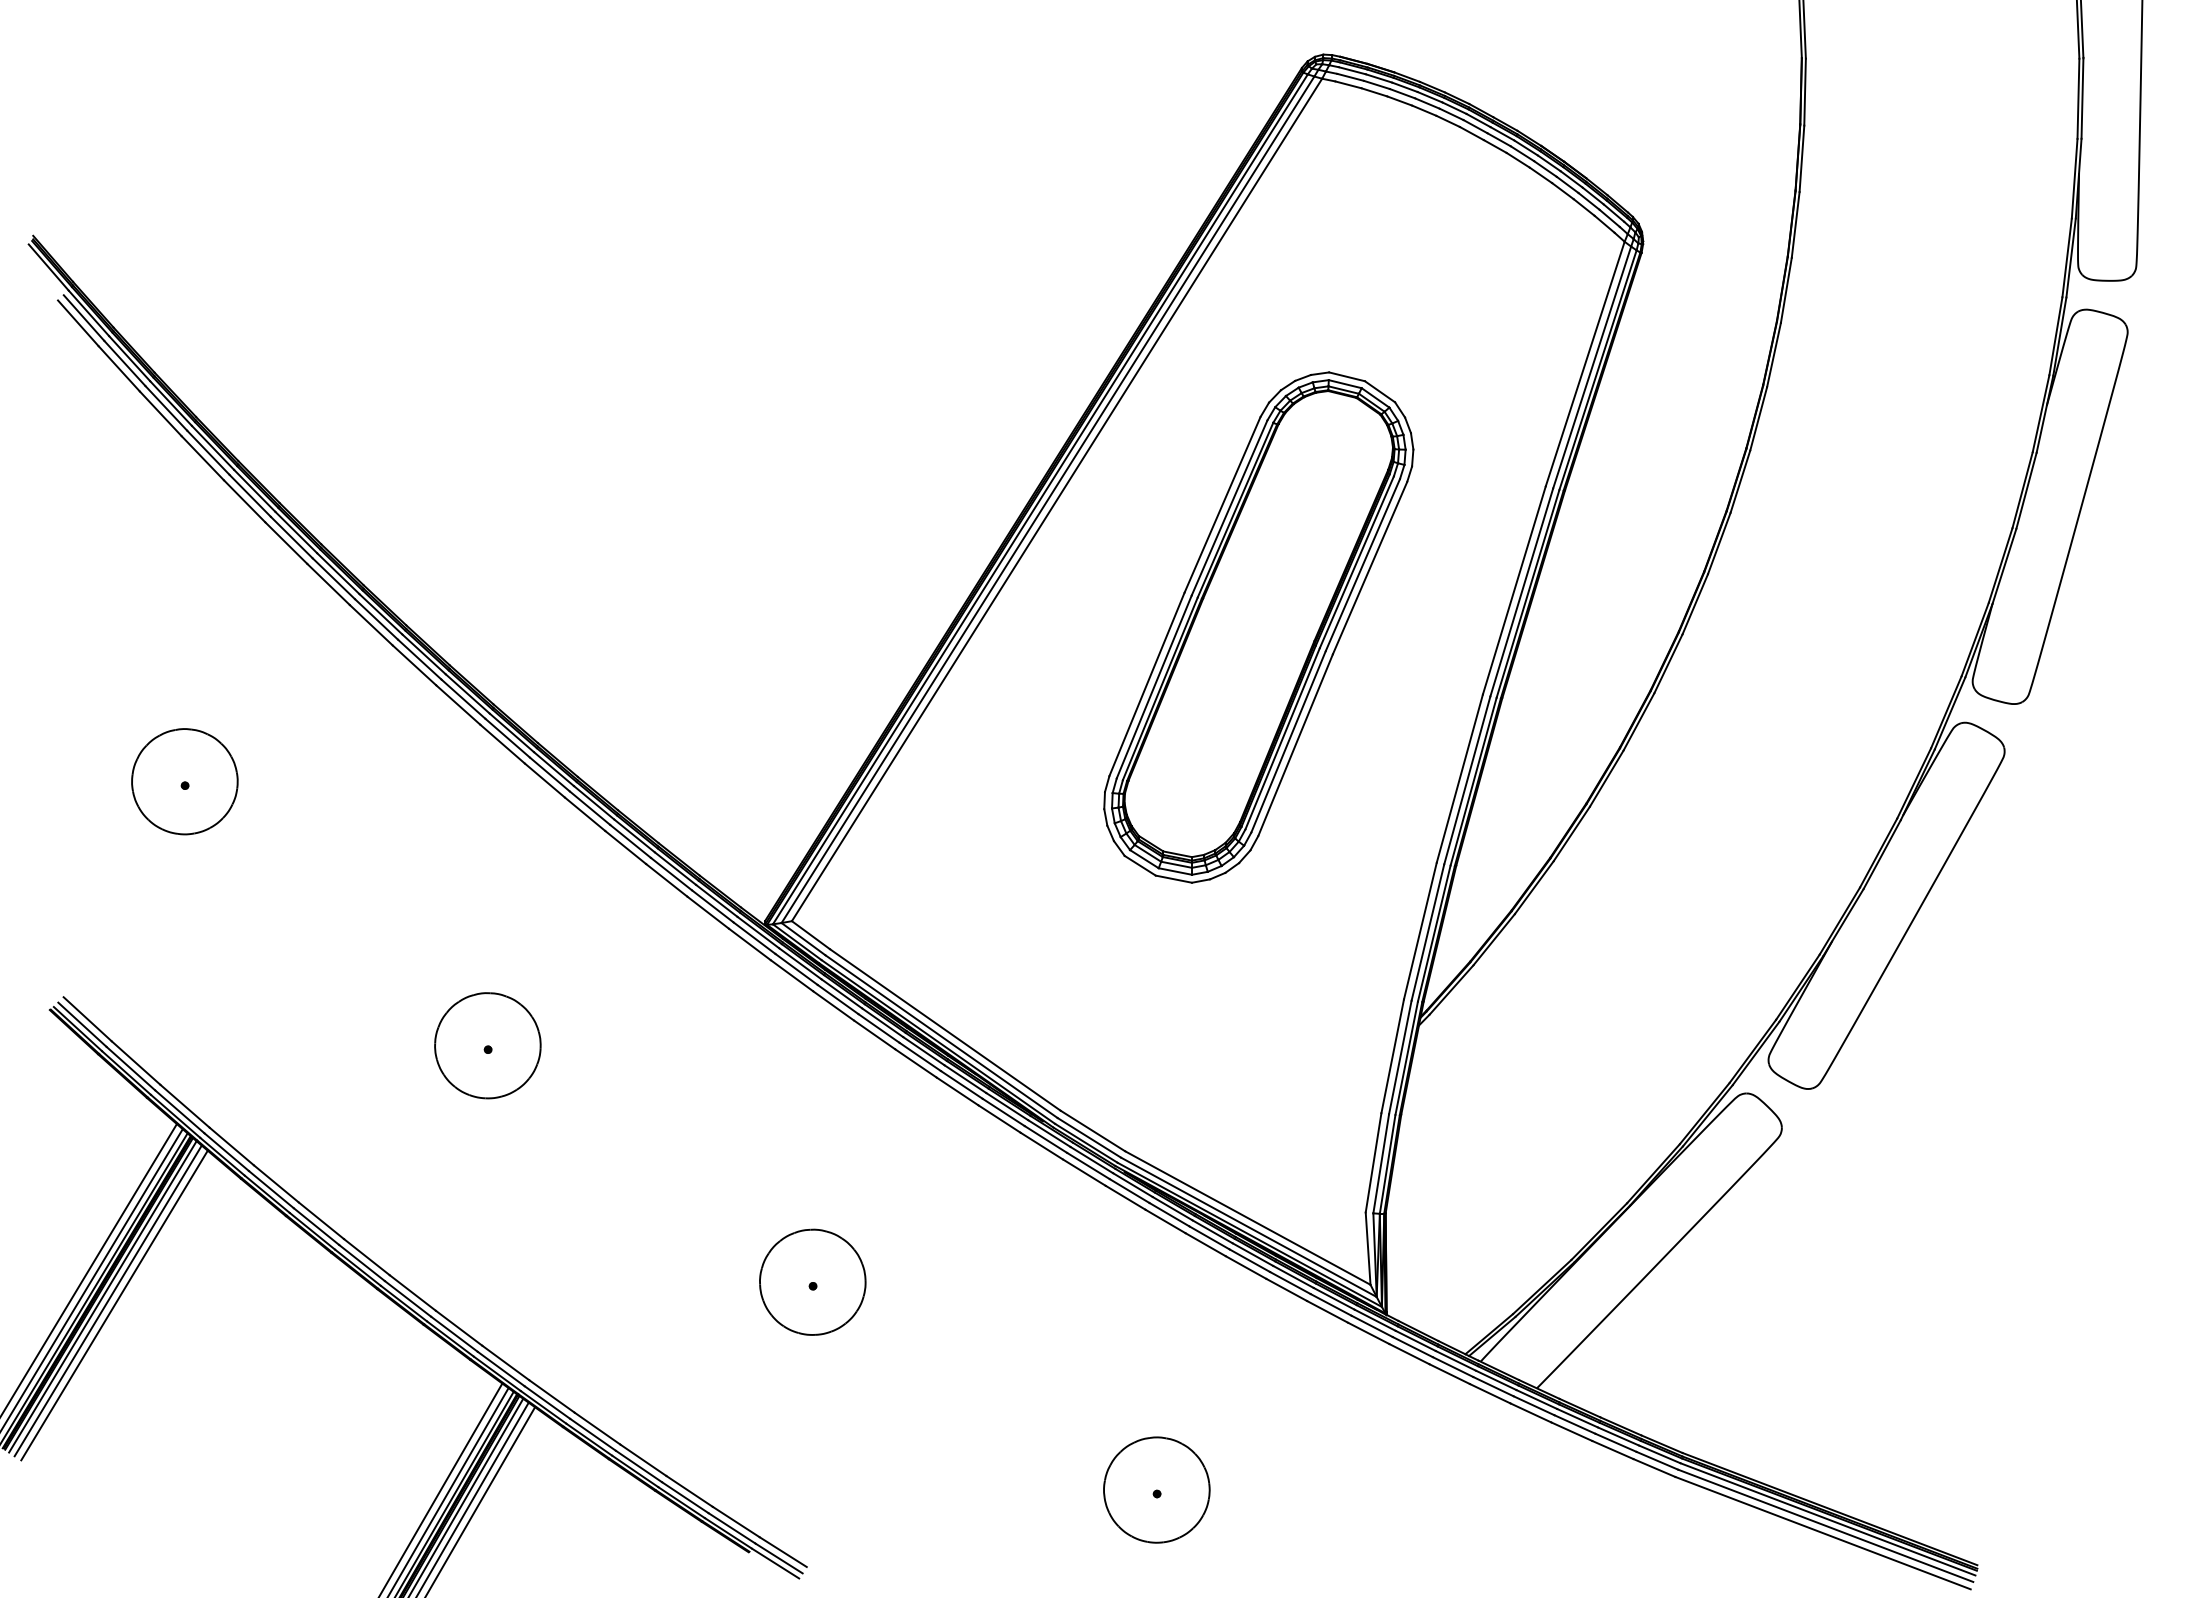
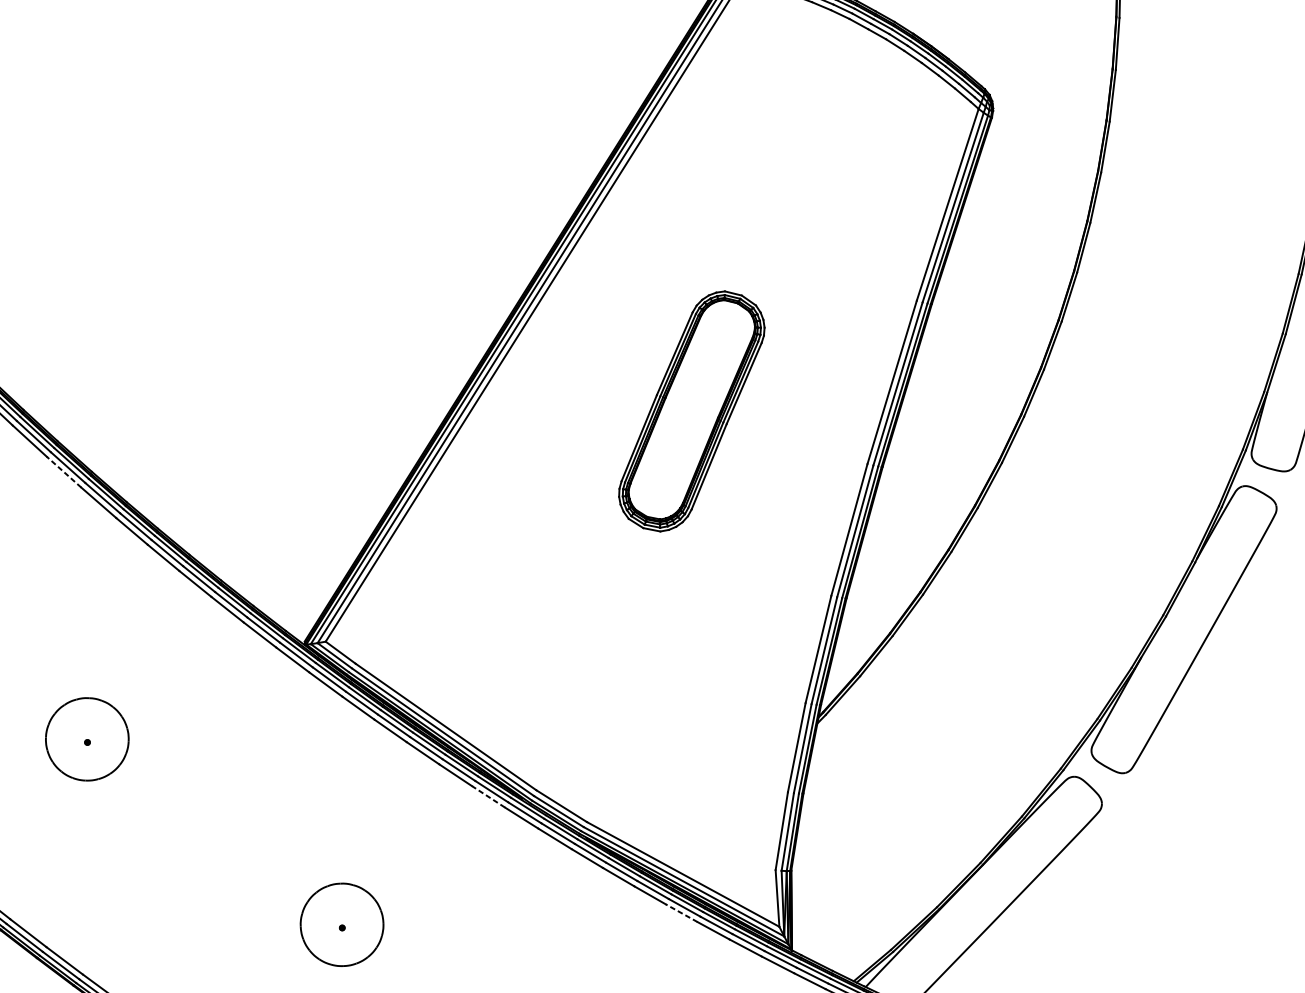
part: (1258, 627) -> (691, 411), size x0.6
line: (458, 705) -> (64, 472), solid -> dashed
line: (999, 1118) -> (488, 796), solid -> dashed
line: (1245, 1267) -> (681, 913), solid -> dashed

